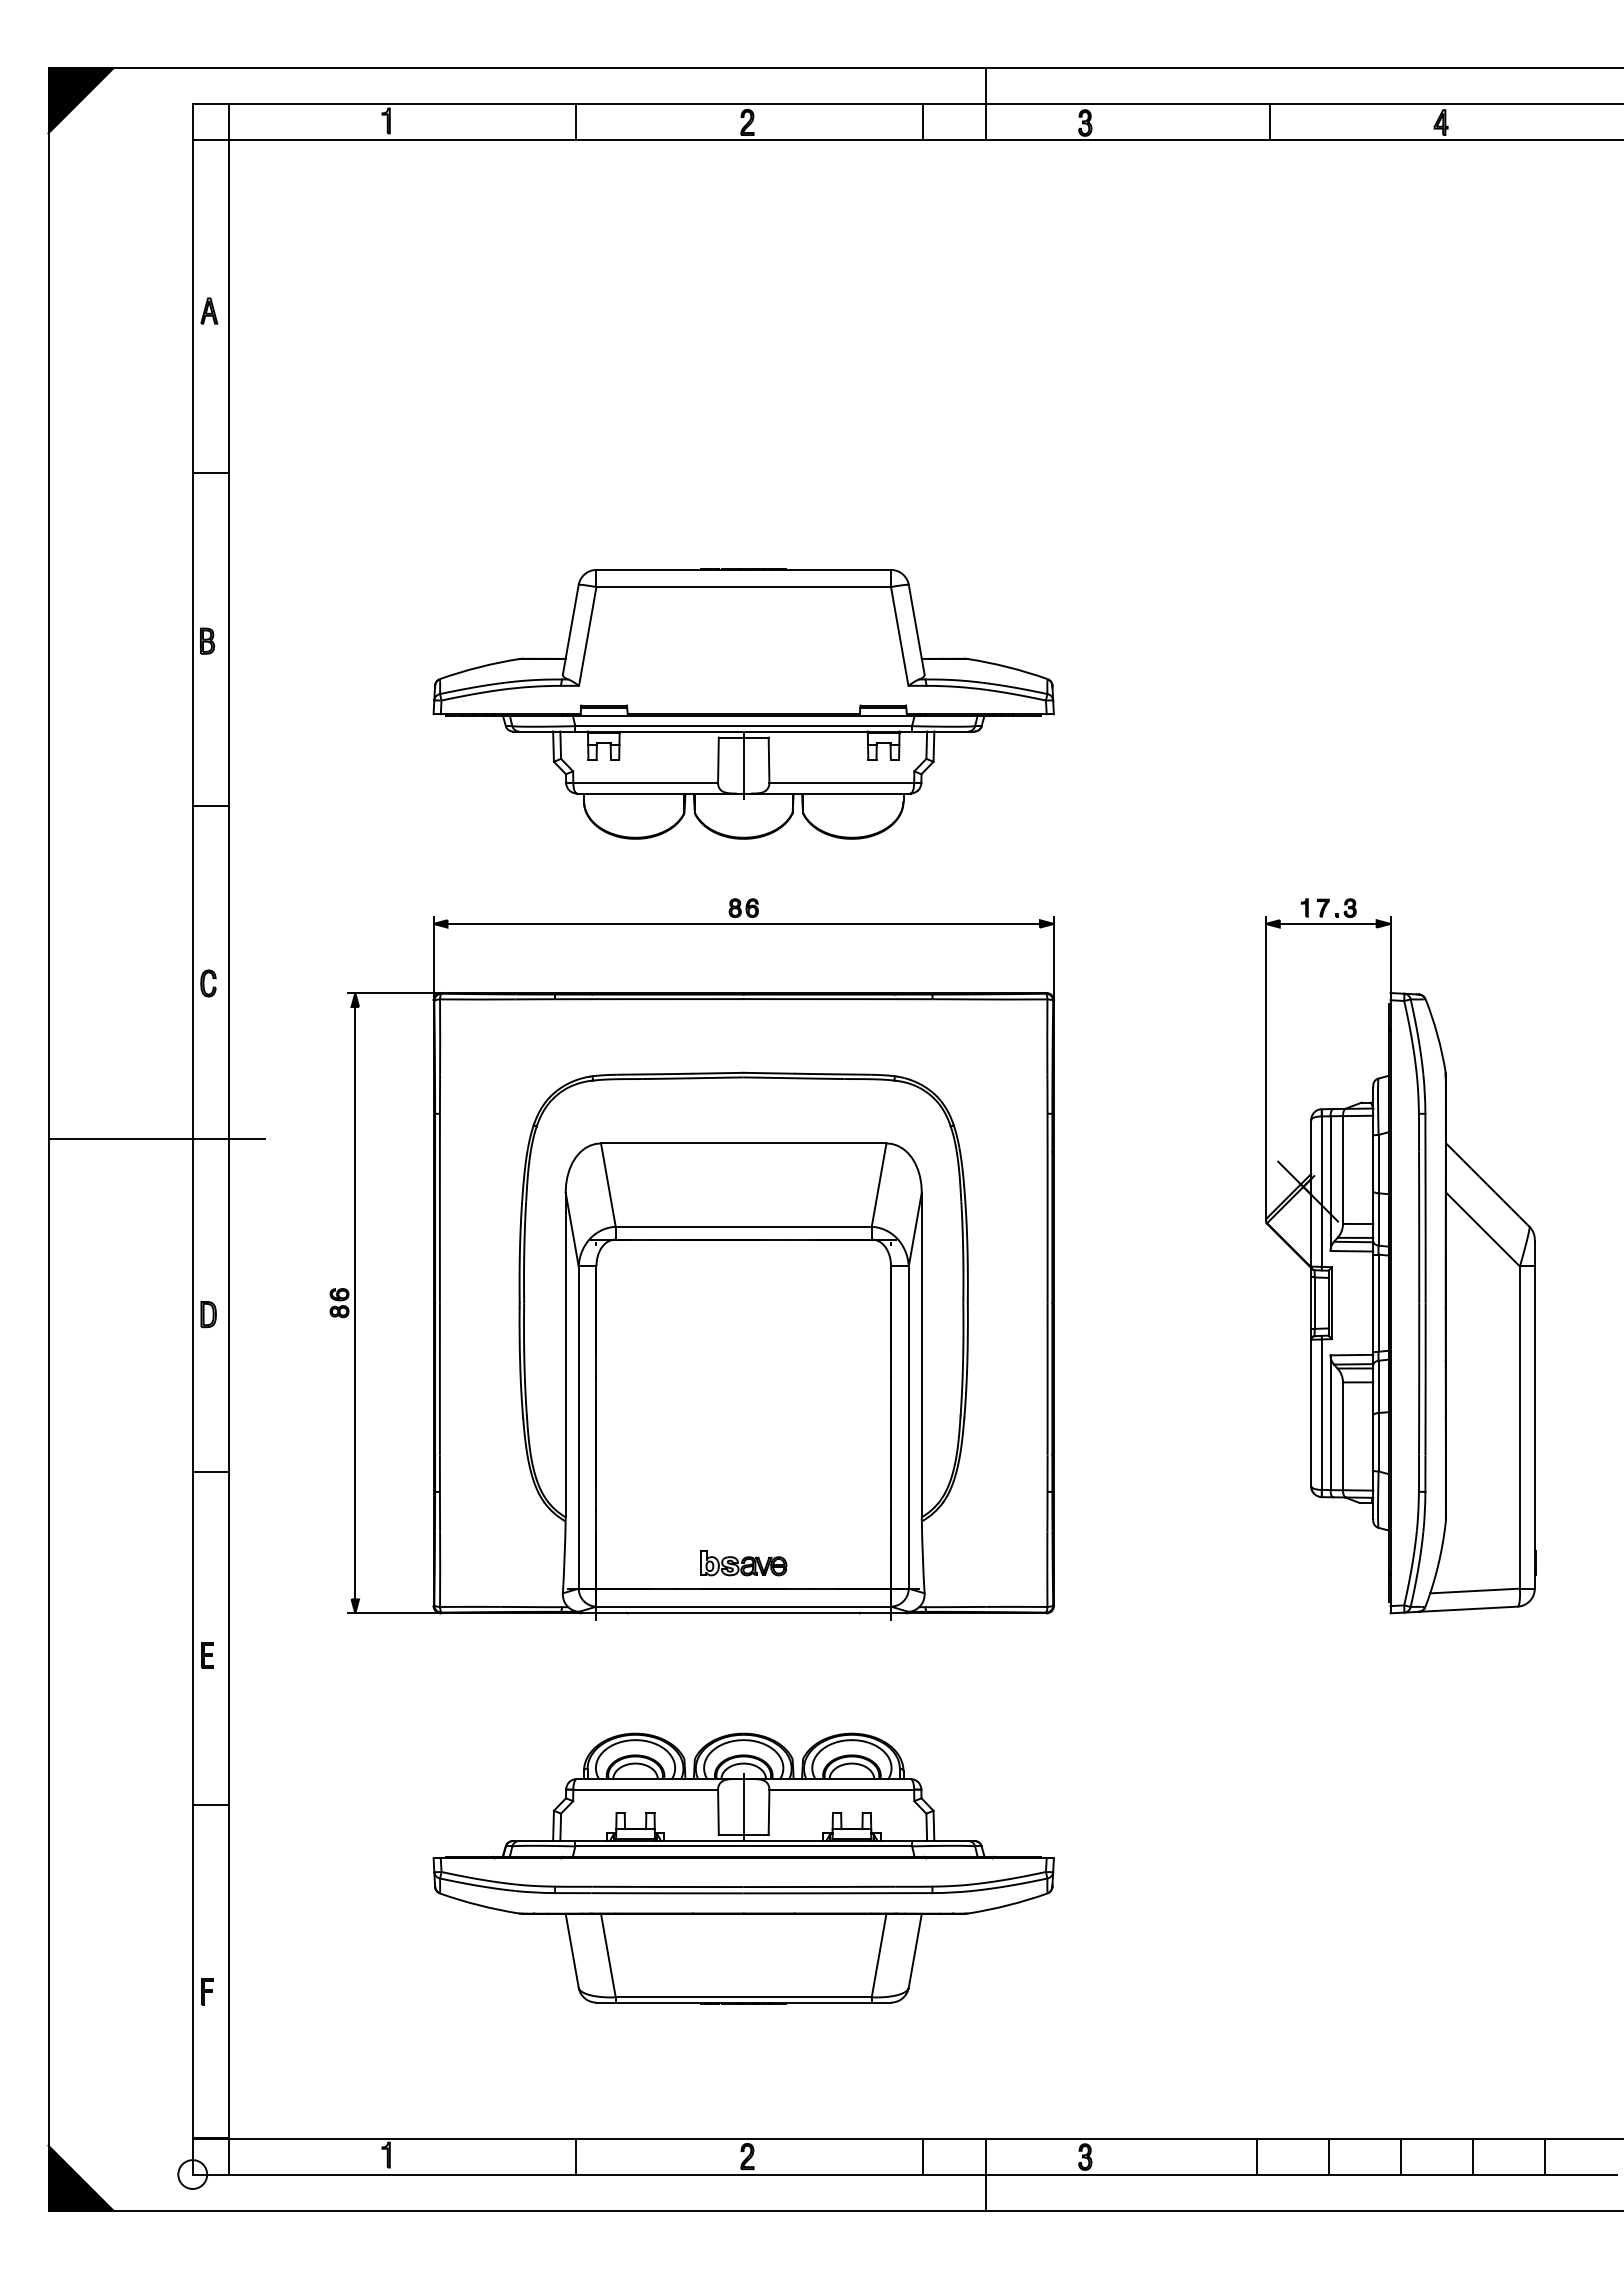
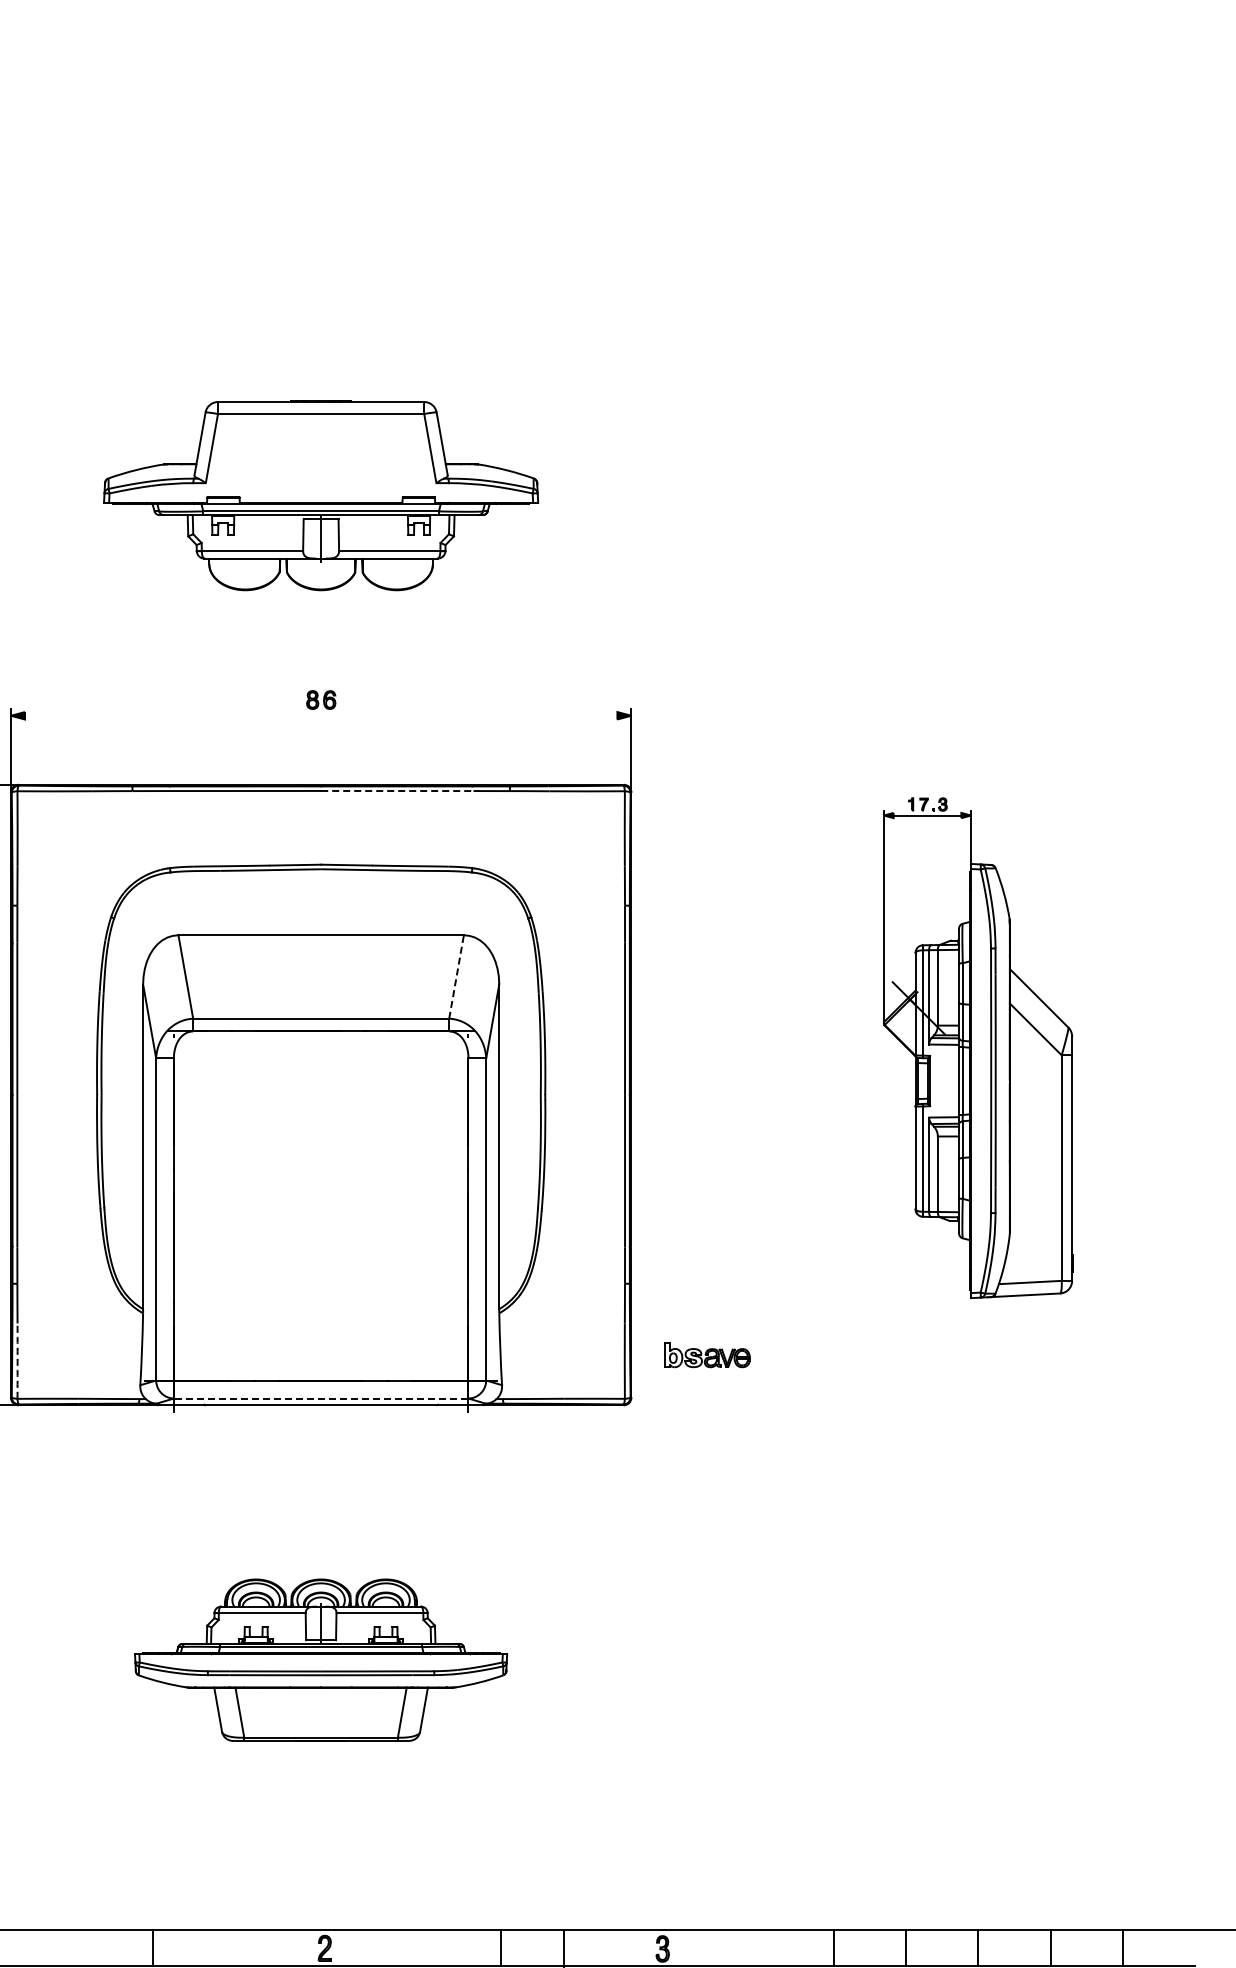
part: (743, 703) -> (320, 495), size x0.7
line: (743, 923) -> (320, 715), removed
line: (820, 999) -> (397, 791), solid -> dashed
line: (879, 1184) -> (456, 976), solid -> dashed
part: (1400, 1256) -> (977, 1048), size x0.7
part: (743, 1563) -> (706, 1355), moved
arc: (440, 1569) -> (17, 1361), solid -> dashed
line: (743, 1606) -> (320, 1398), solid -> dashed
part: (743, 1868) -> (320, 1660), size x0.6

